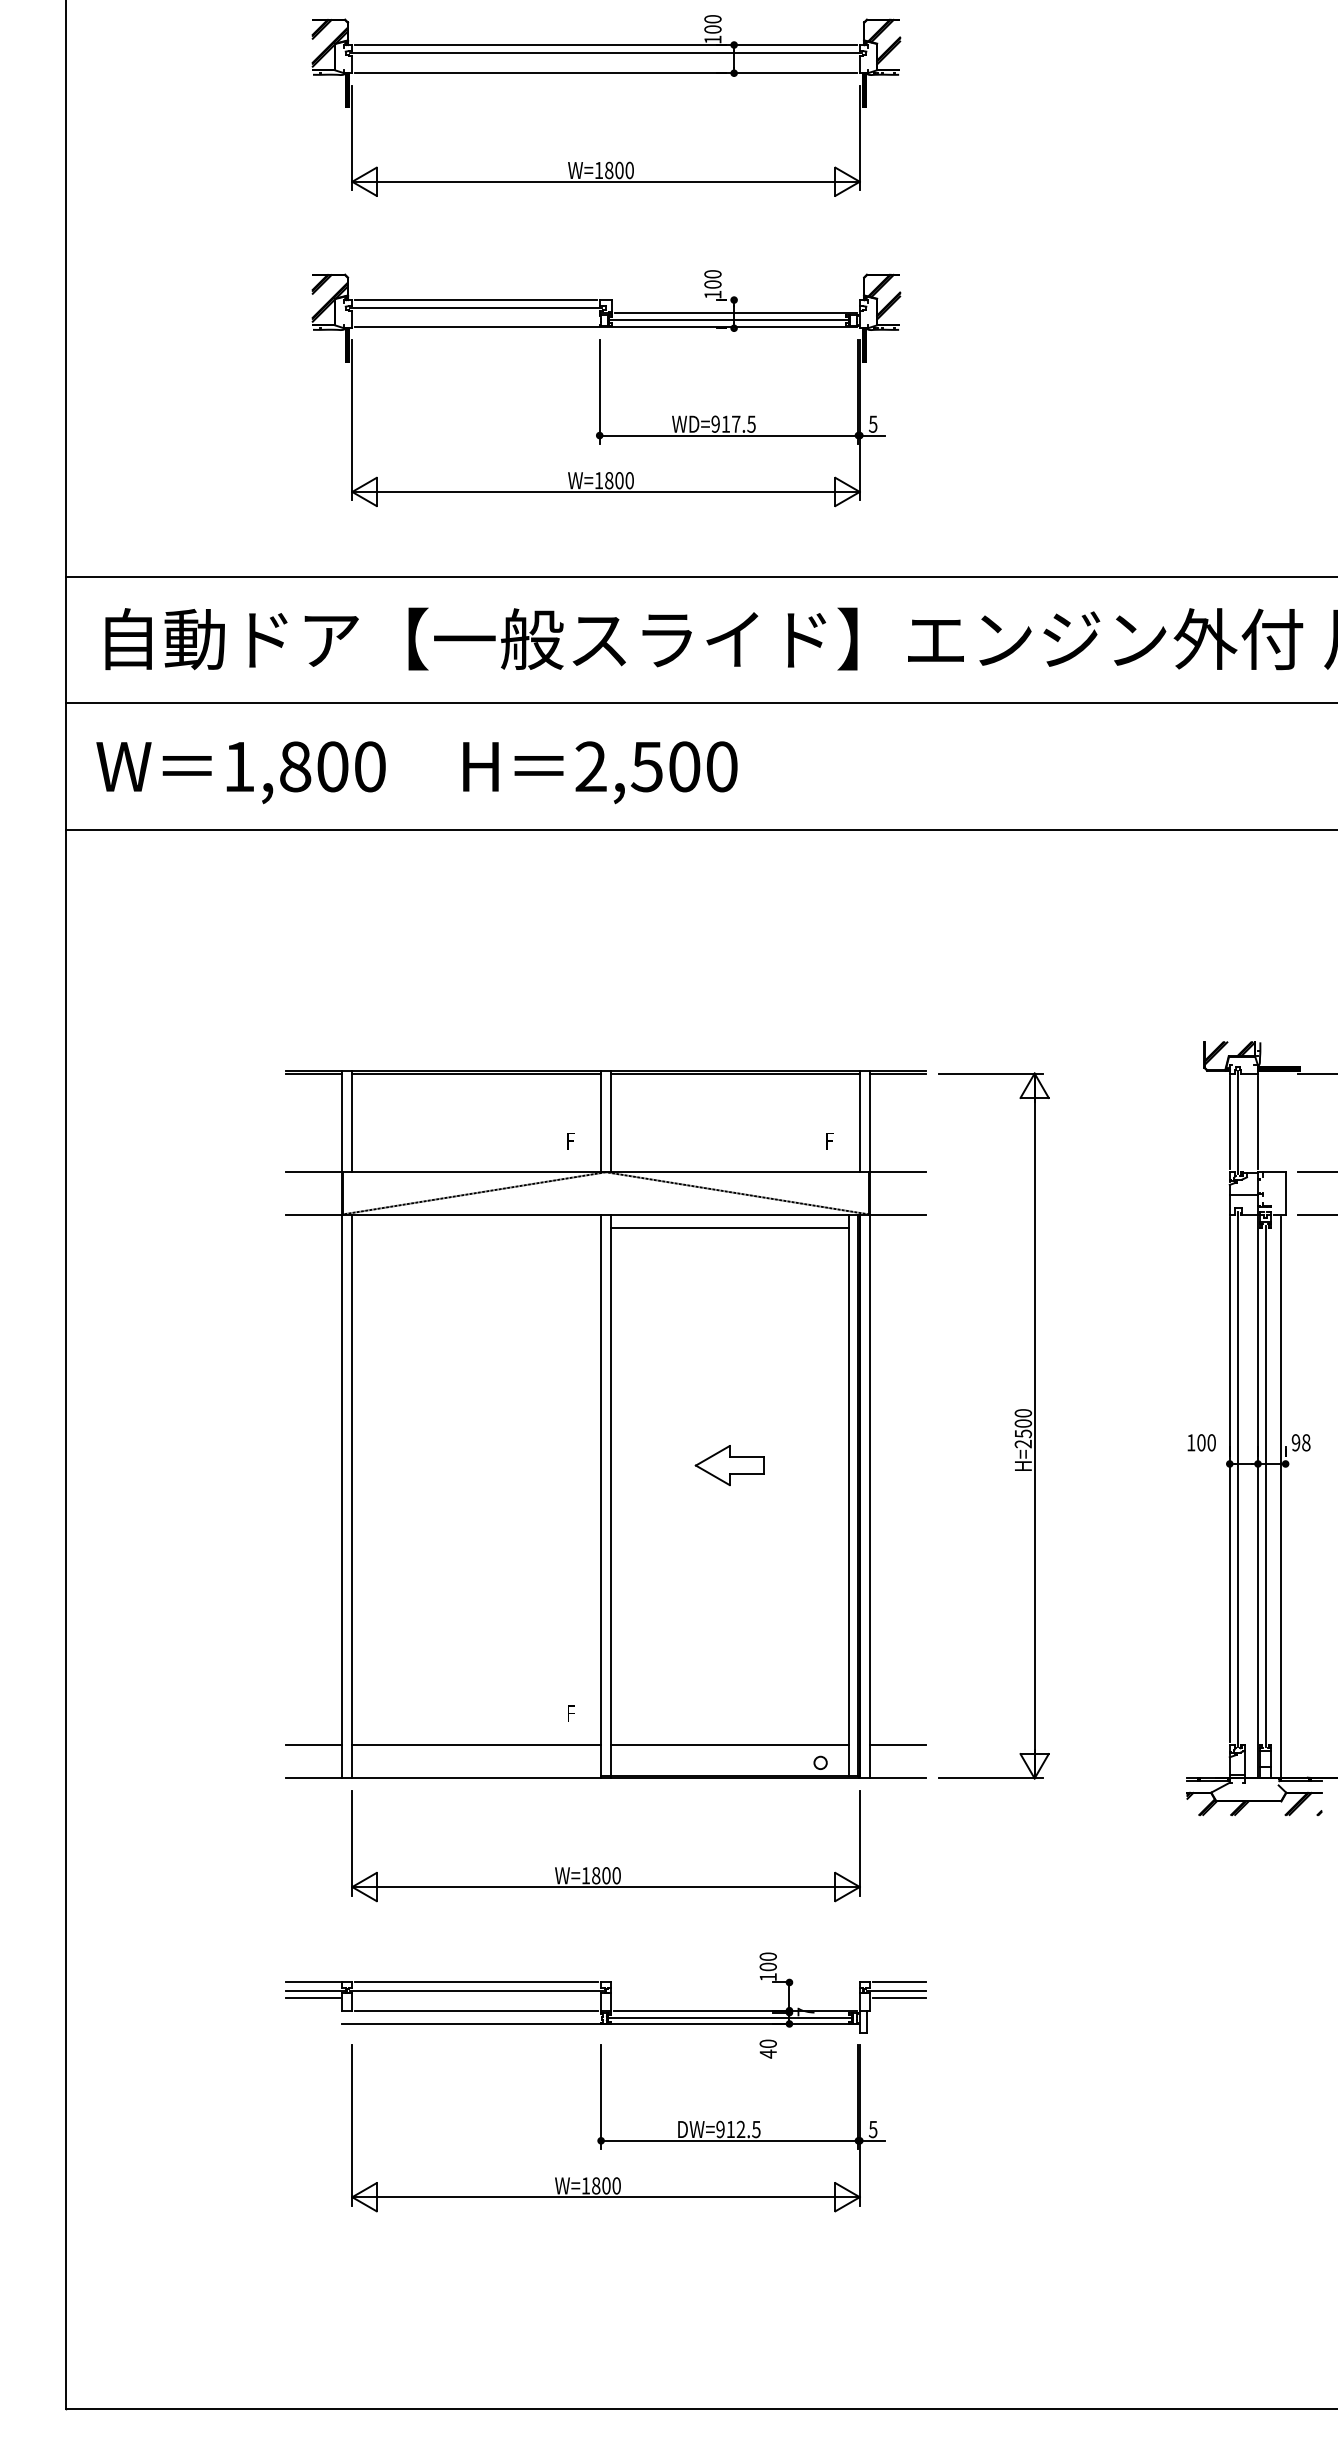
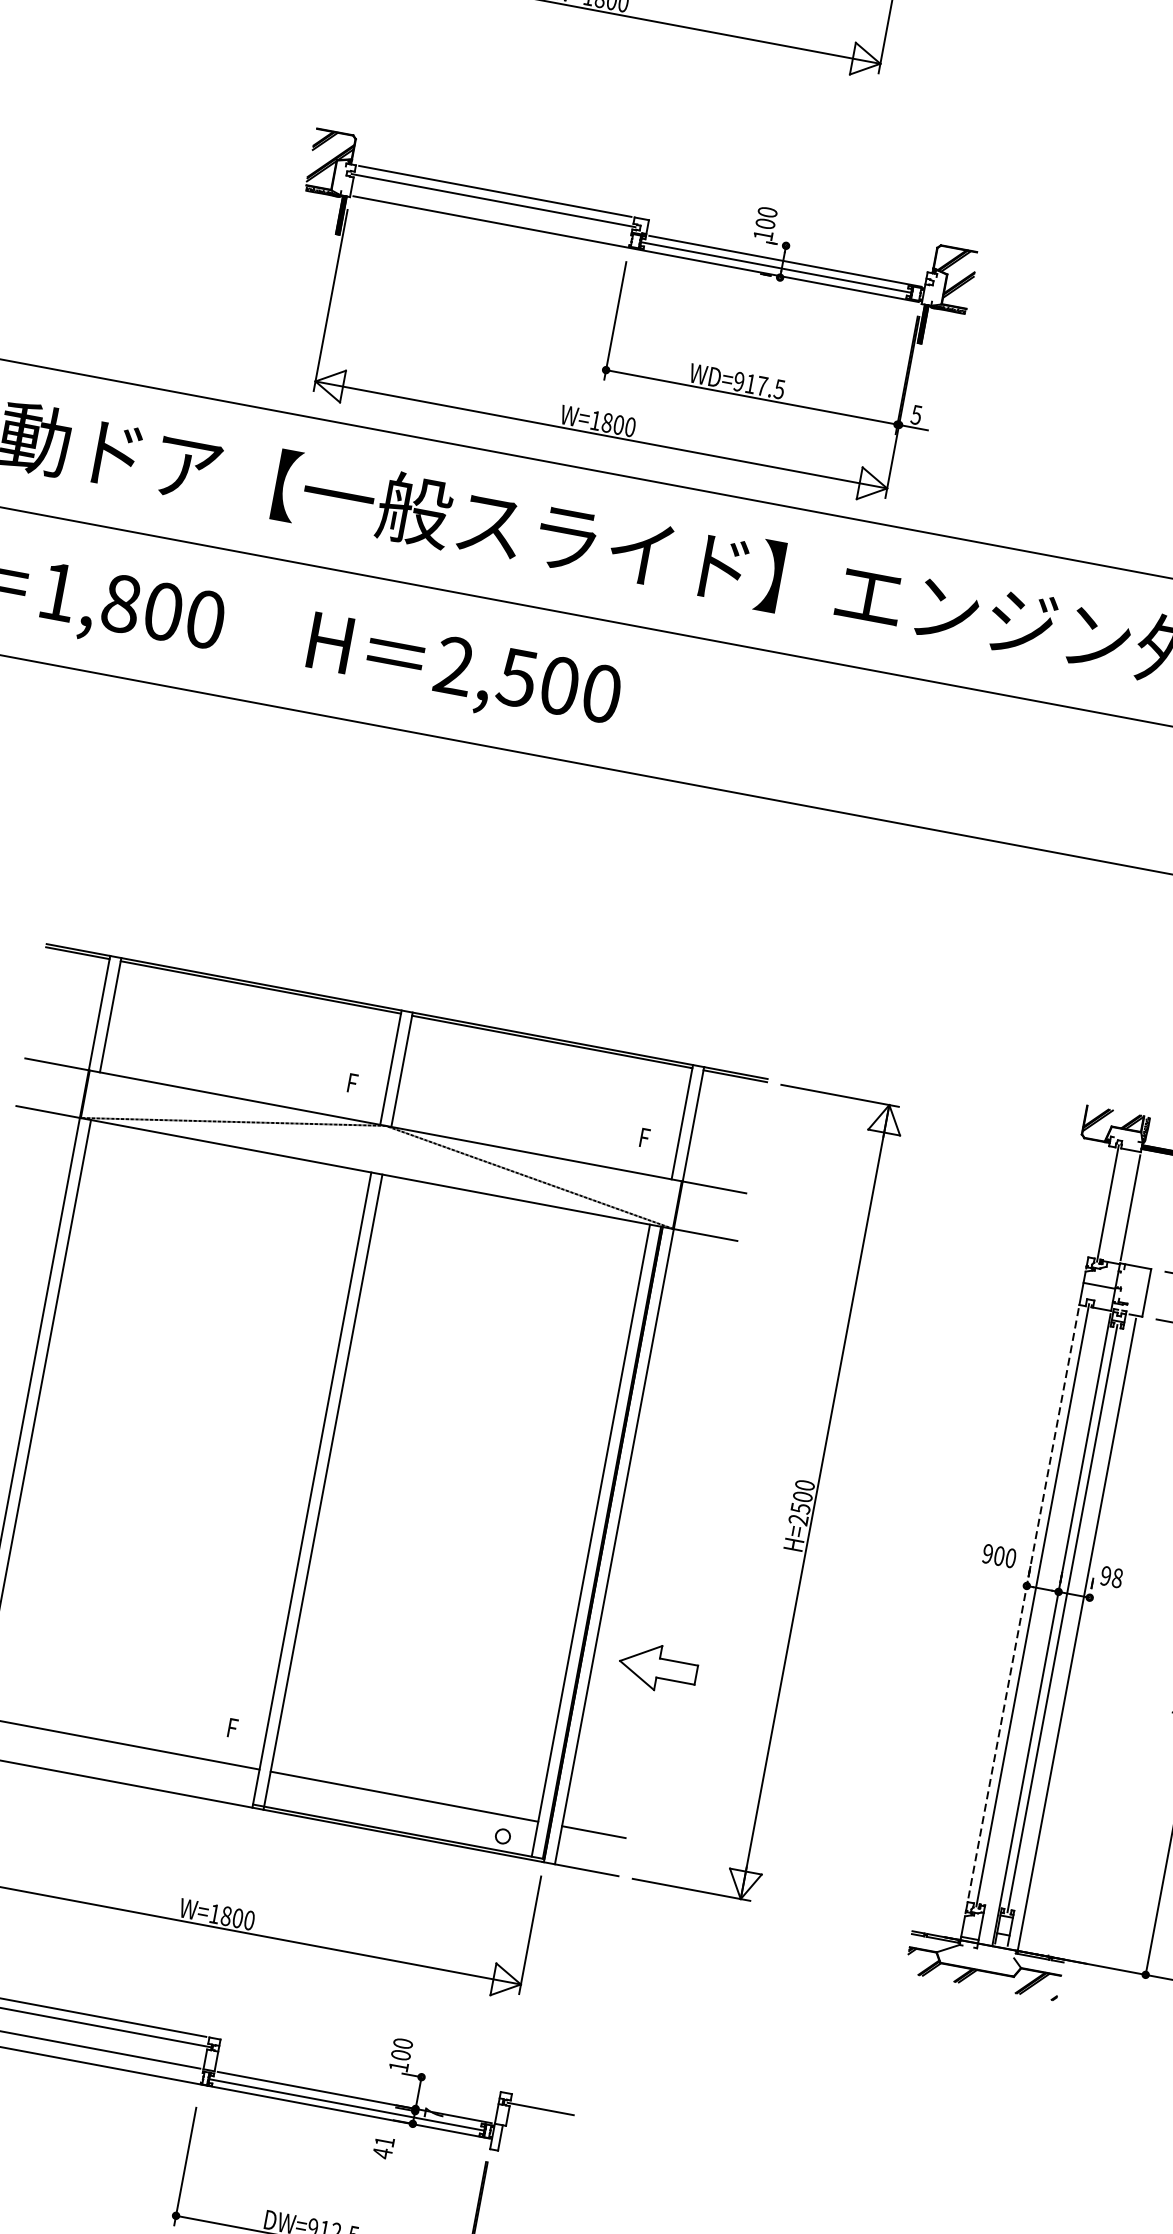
part: (606, 388) -> (623, 318), moved
line: (1229, 1122) -> (1098, 1201), removed
line: (729, 1227) -> (513, 1214), removed
text: (1191, 1442) -> (988, 1553), 100 -> 900
part: (729, 1465) -> (657, 1667), moved
line: (1229, 1480) -> (1023, 1604), solid -> dashed
line: (899, 1982) -> (545, 2100), removed
line: (899, 1998) -> (542, 2118), removed
text: (767, 2043) -> (383, 2141), 40 -> 41

